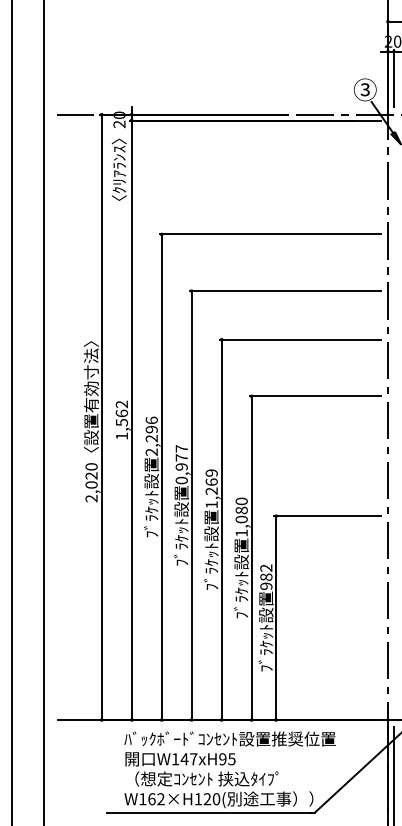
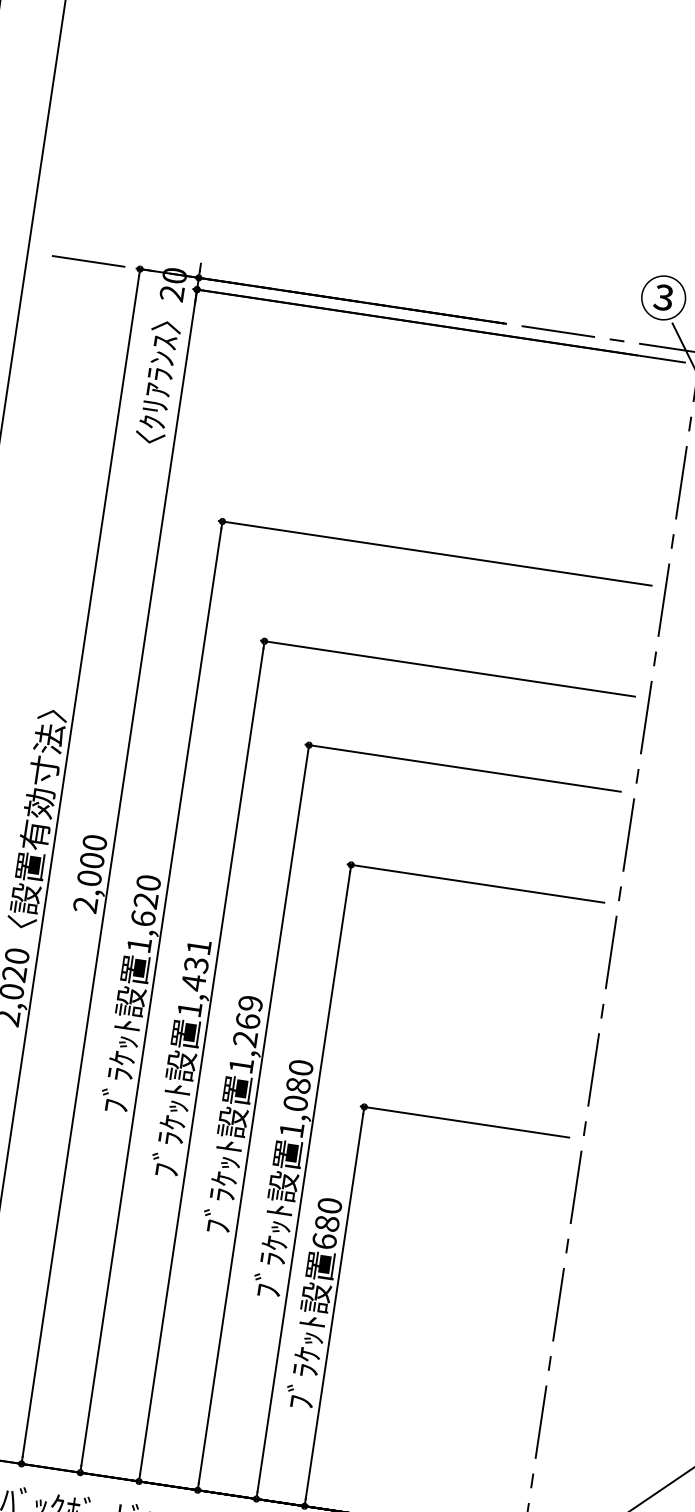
text: (121, 419) -> (89, 872), 1,562 -> 2,000
text: (151, 435) -> (143, 912), 2,296 -> 1,620
text: (181, 464) -> (193, 977), 0,977 -> 1,431
text: (266, 577) -> (327, 1224), 982 -> 680

